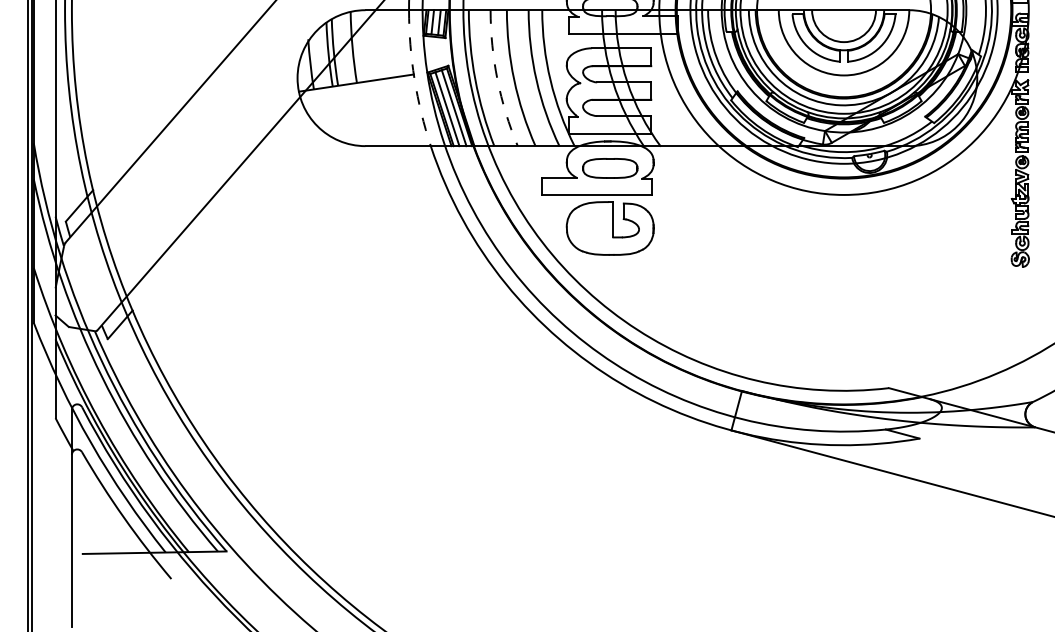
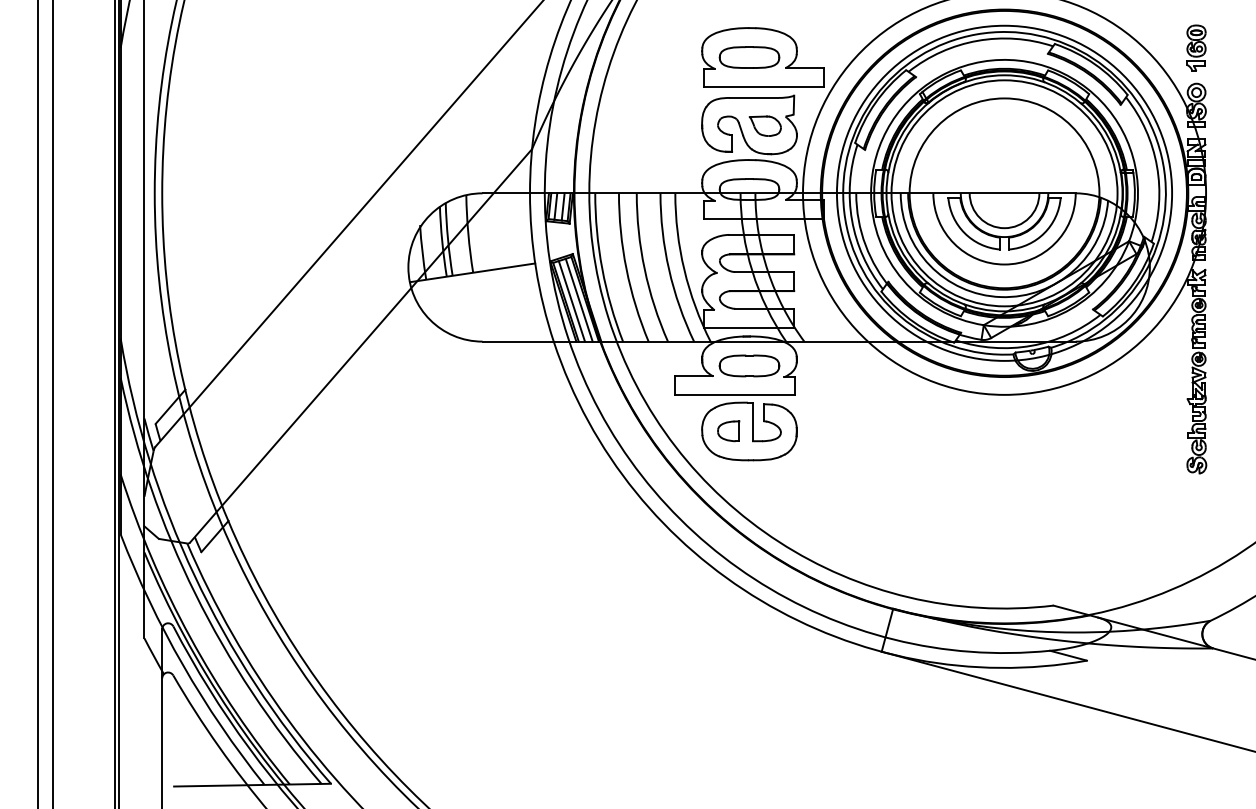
arc: (414, 79) -> (536, 268), dashed -> solid
arc: (497, 80) -> (626, 269), dashed -> solid
part: (590, 228) -> (728, 431), added

